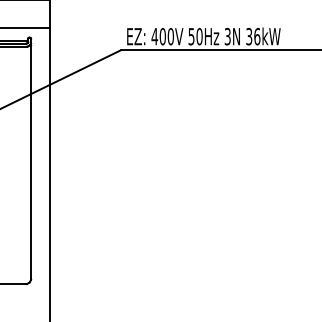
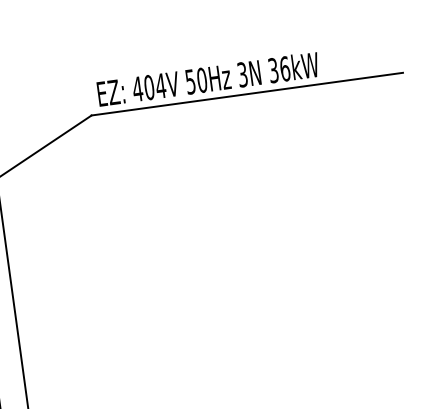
text: (170, 36) -> (160, 85), 400V -> 404V

